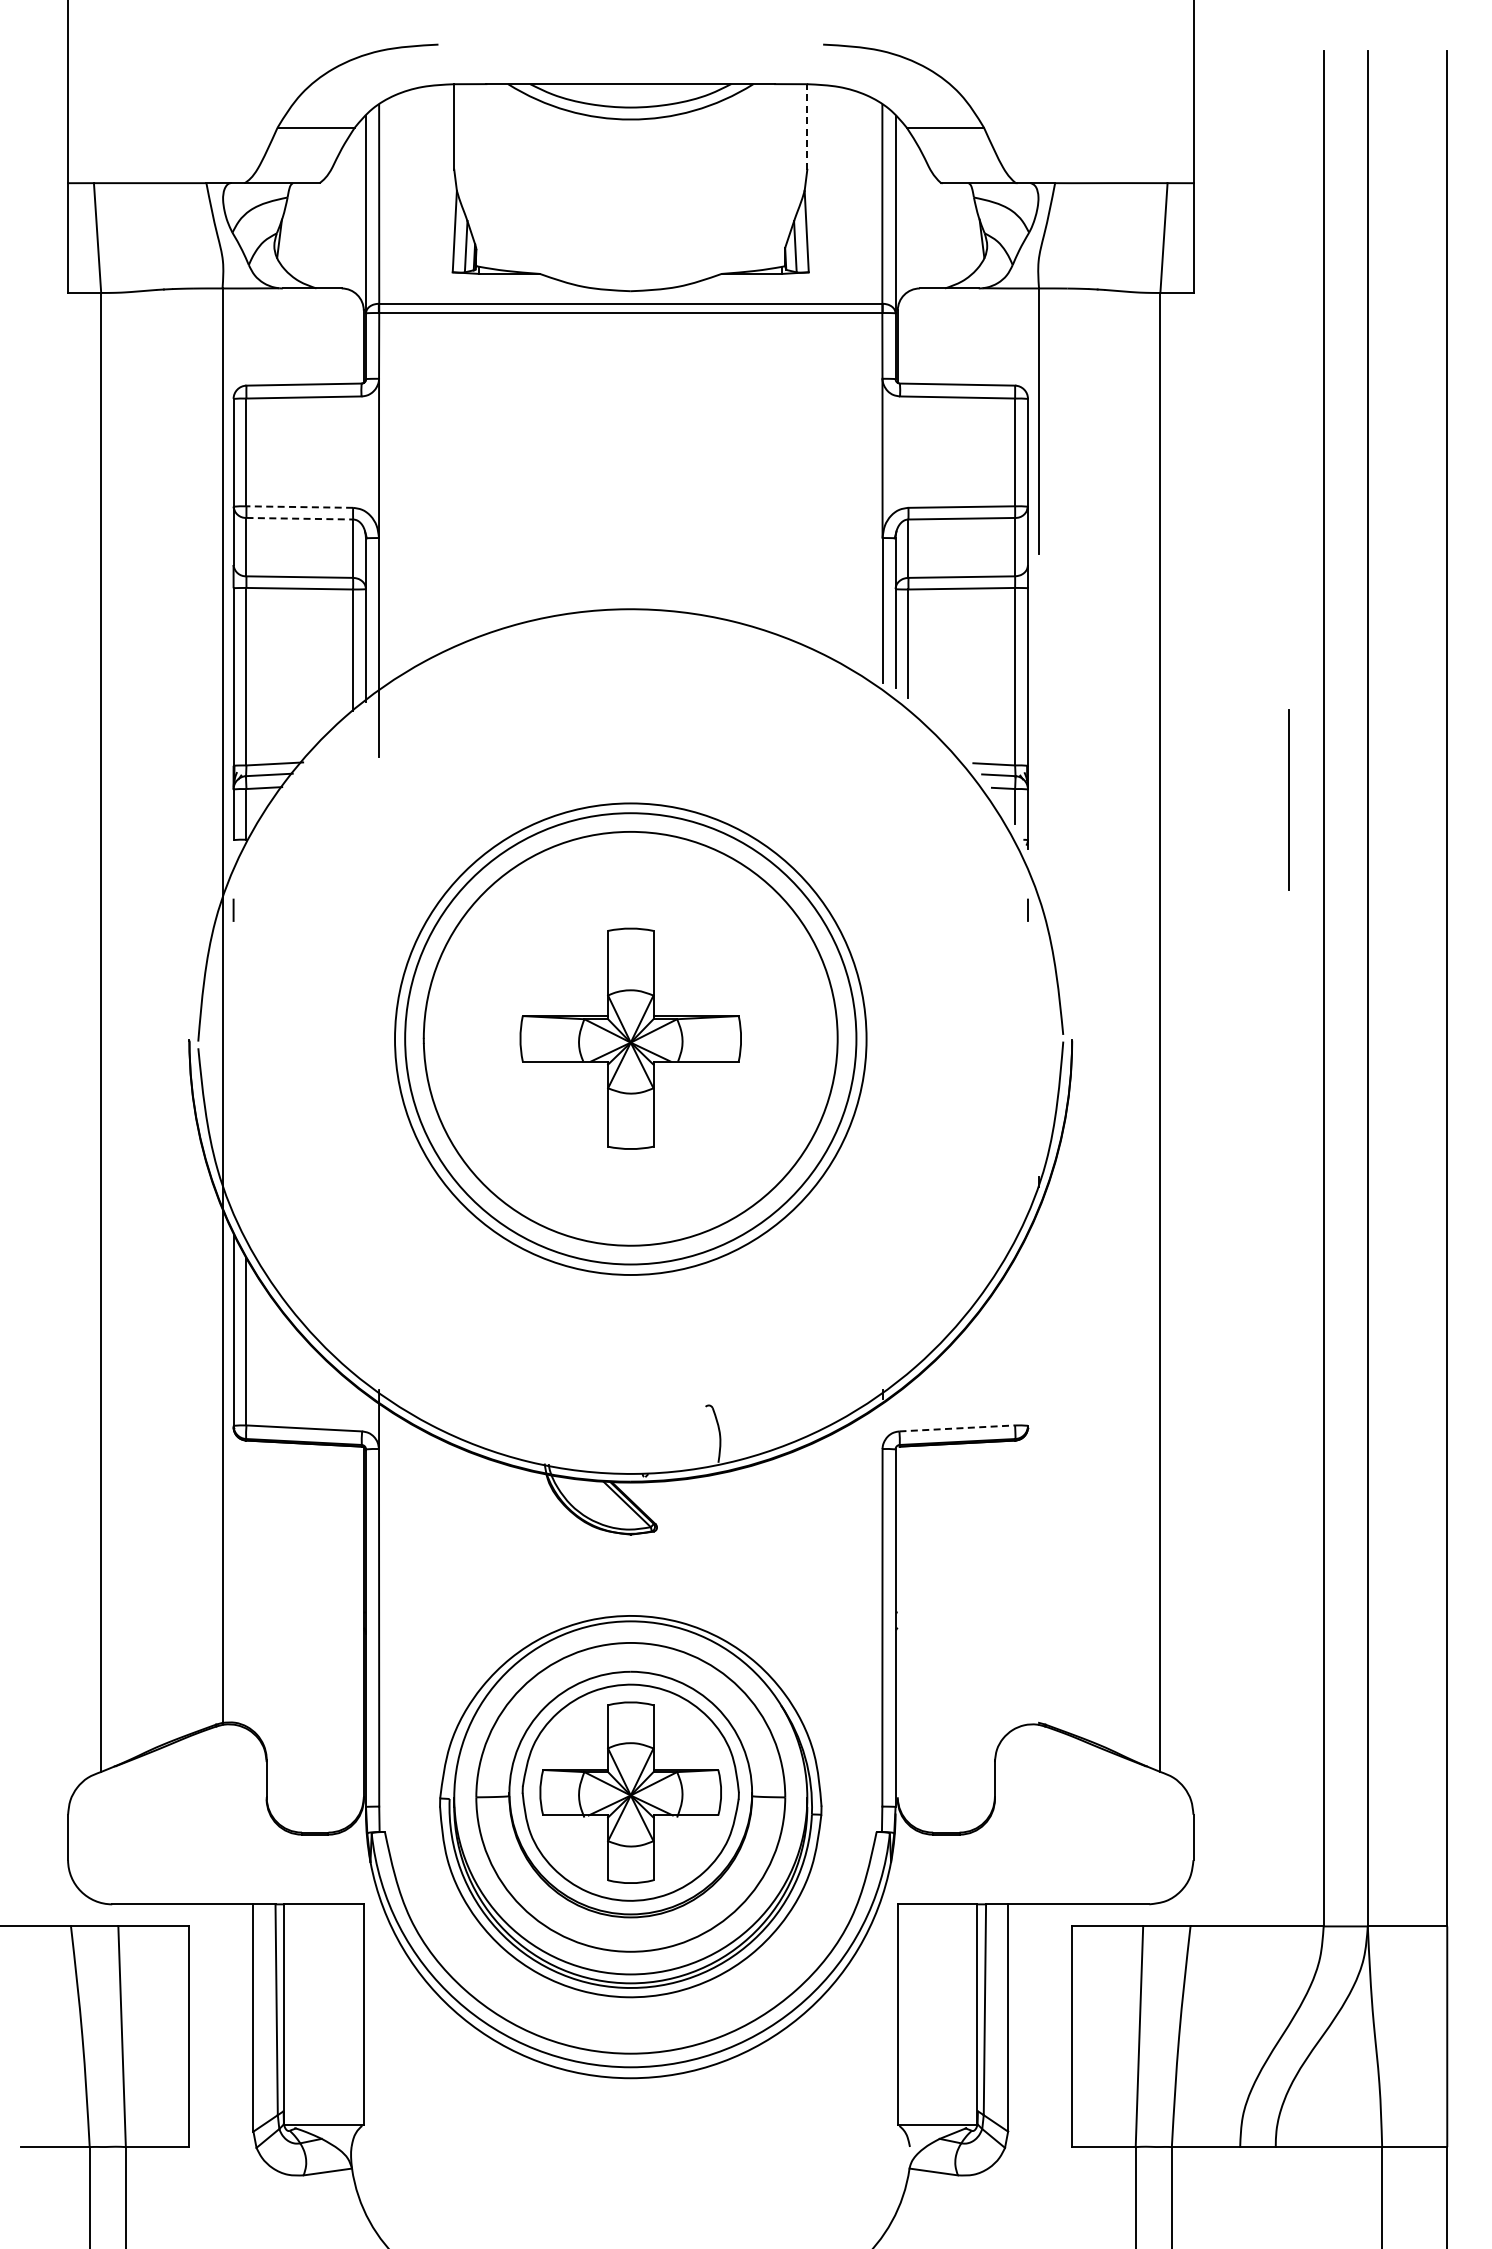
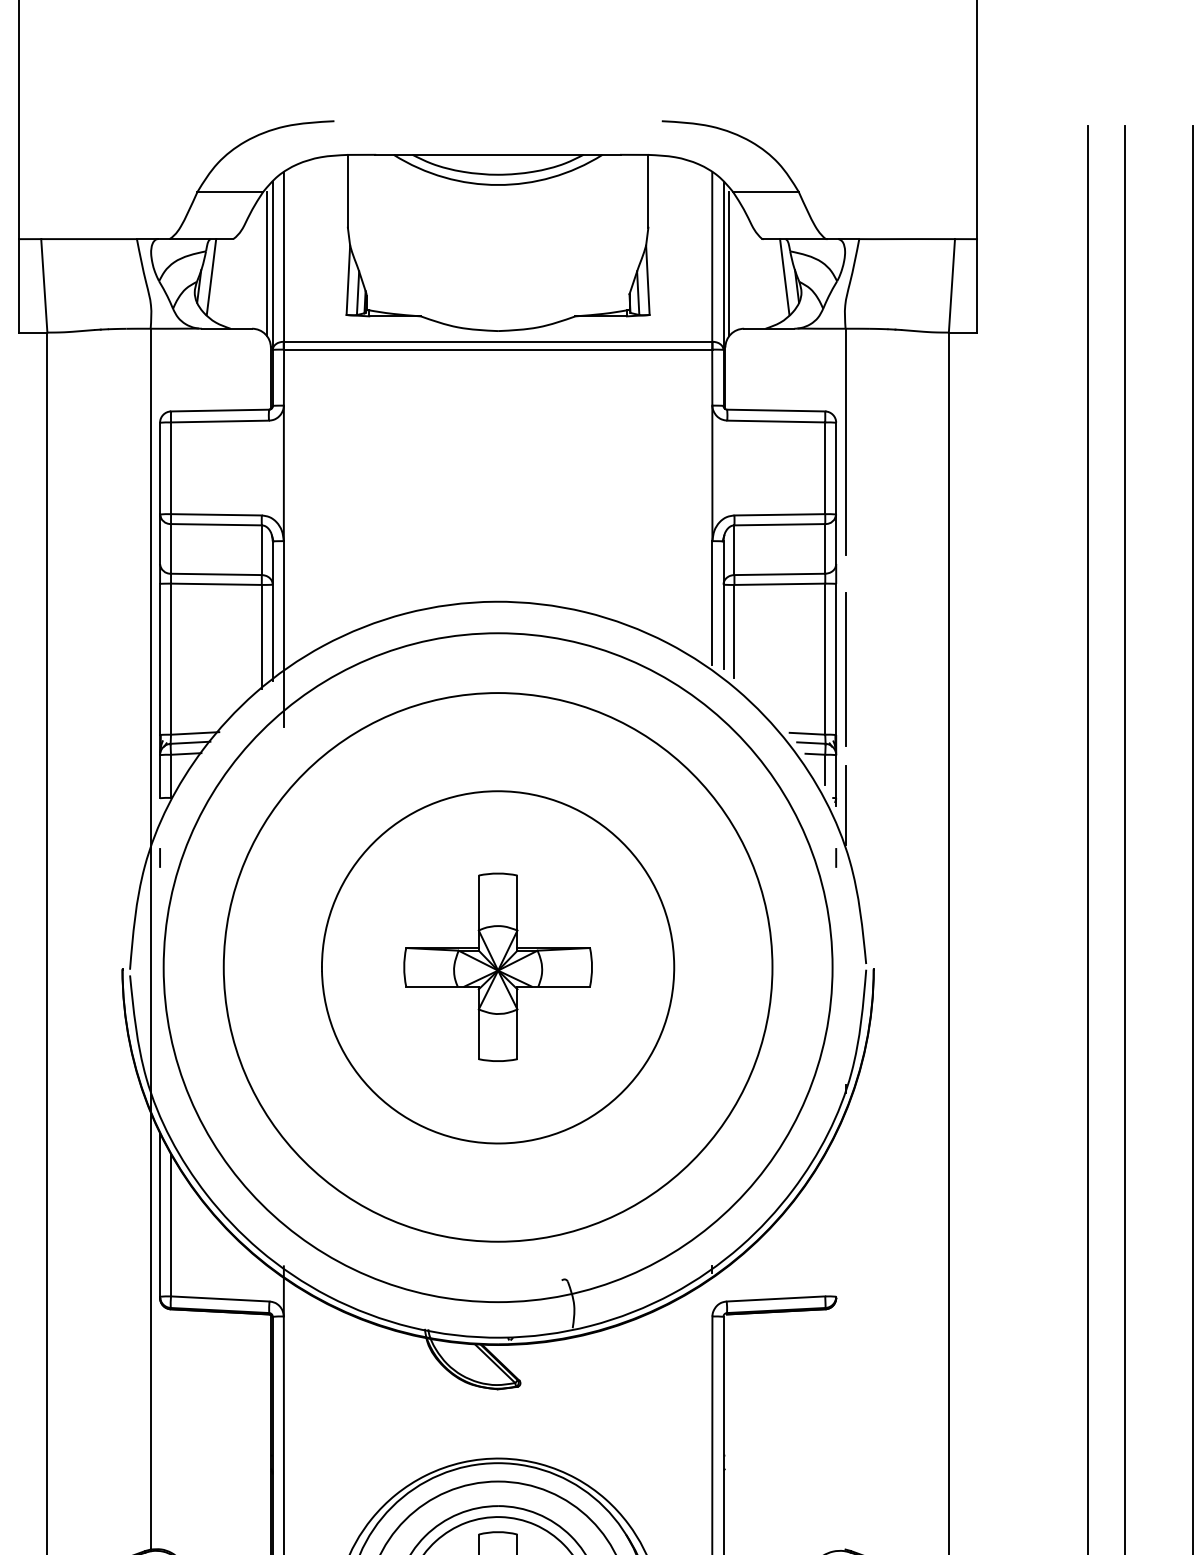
line: (807, 126) -> (648, 190), dashed -> solid
line: (359, 212) -> (267, 264), added
line: (902, 212) -> (729, 264), added
line: (293, 227) -> (211, 276), added
line: (967, 227) -> (784, 276), added
line: (299, 507) -> (216, 515), dashed -> solid
line: (300, 518) -> (217, 524), dashed -> solid
line: (1288, 799) -> (845, 669), moved
line: (1039, 848) -> (845, 805), added
circle: (630, 1038) -> (497, 967), size x1.43
circle: (630, 1039) -> (497, 967), size x1.67
line: (957, 1428) -> (776, 1299), dashed -> solid

